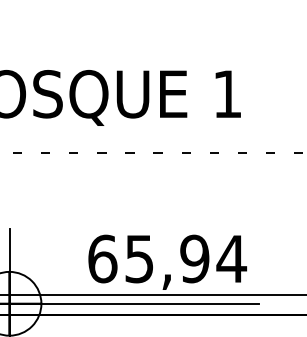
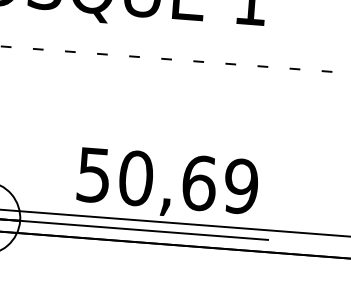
text: (167, 258) -> (168, 180), 65,94 -> 50,69

